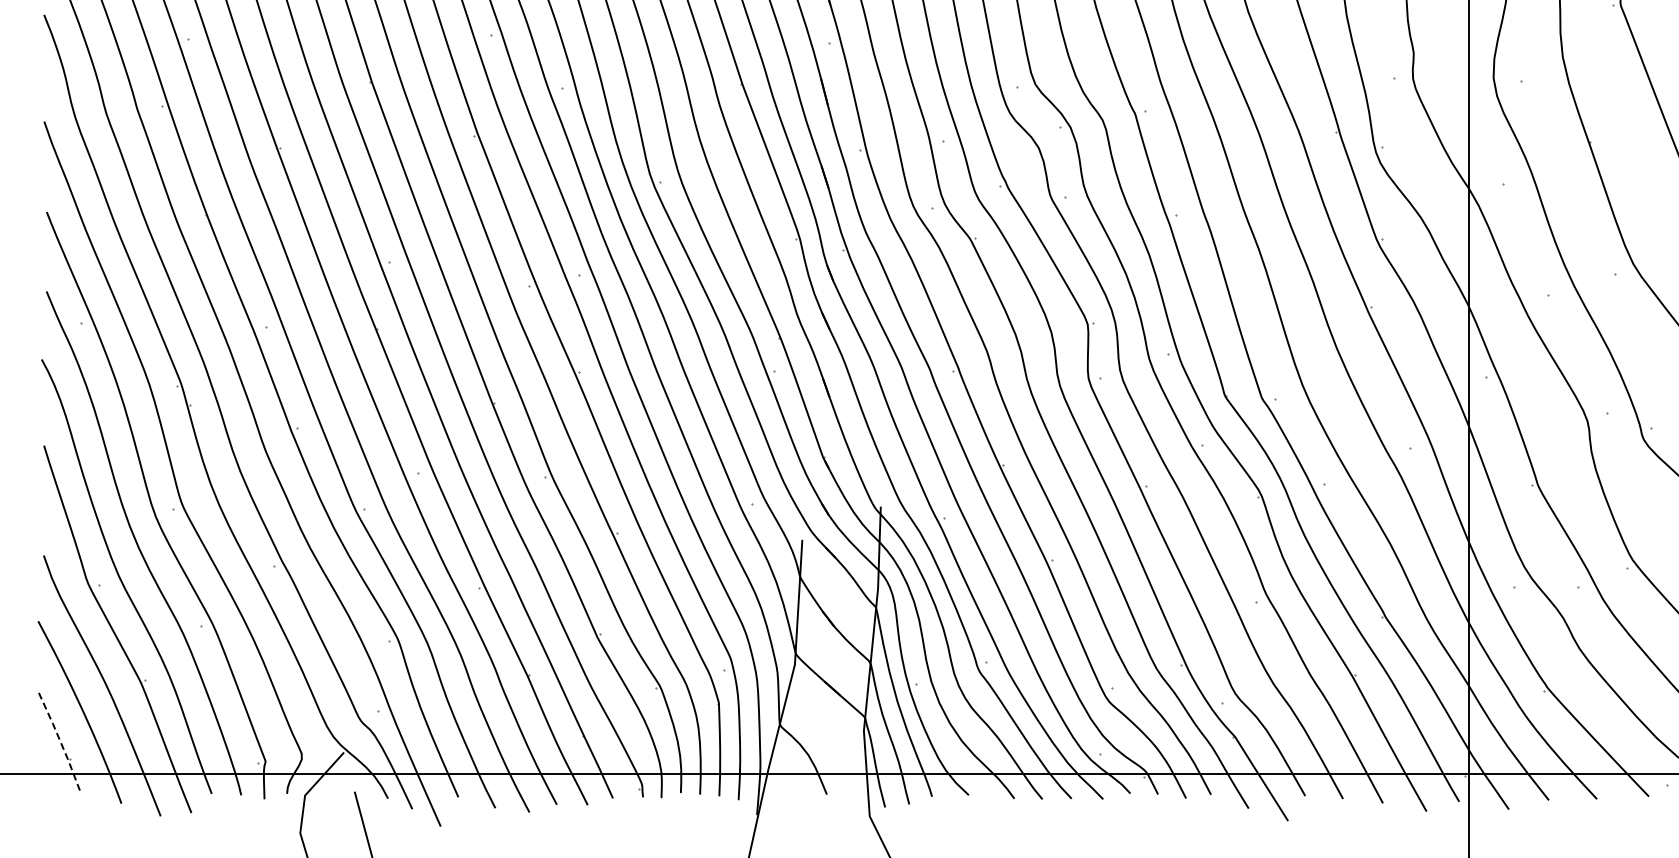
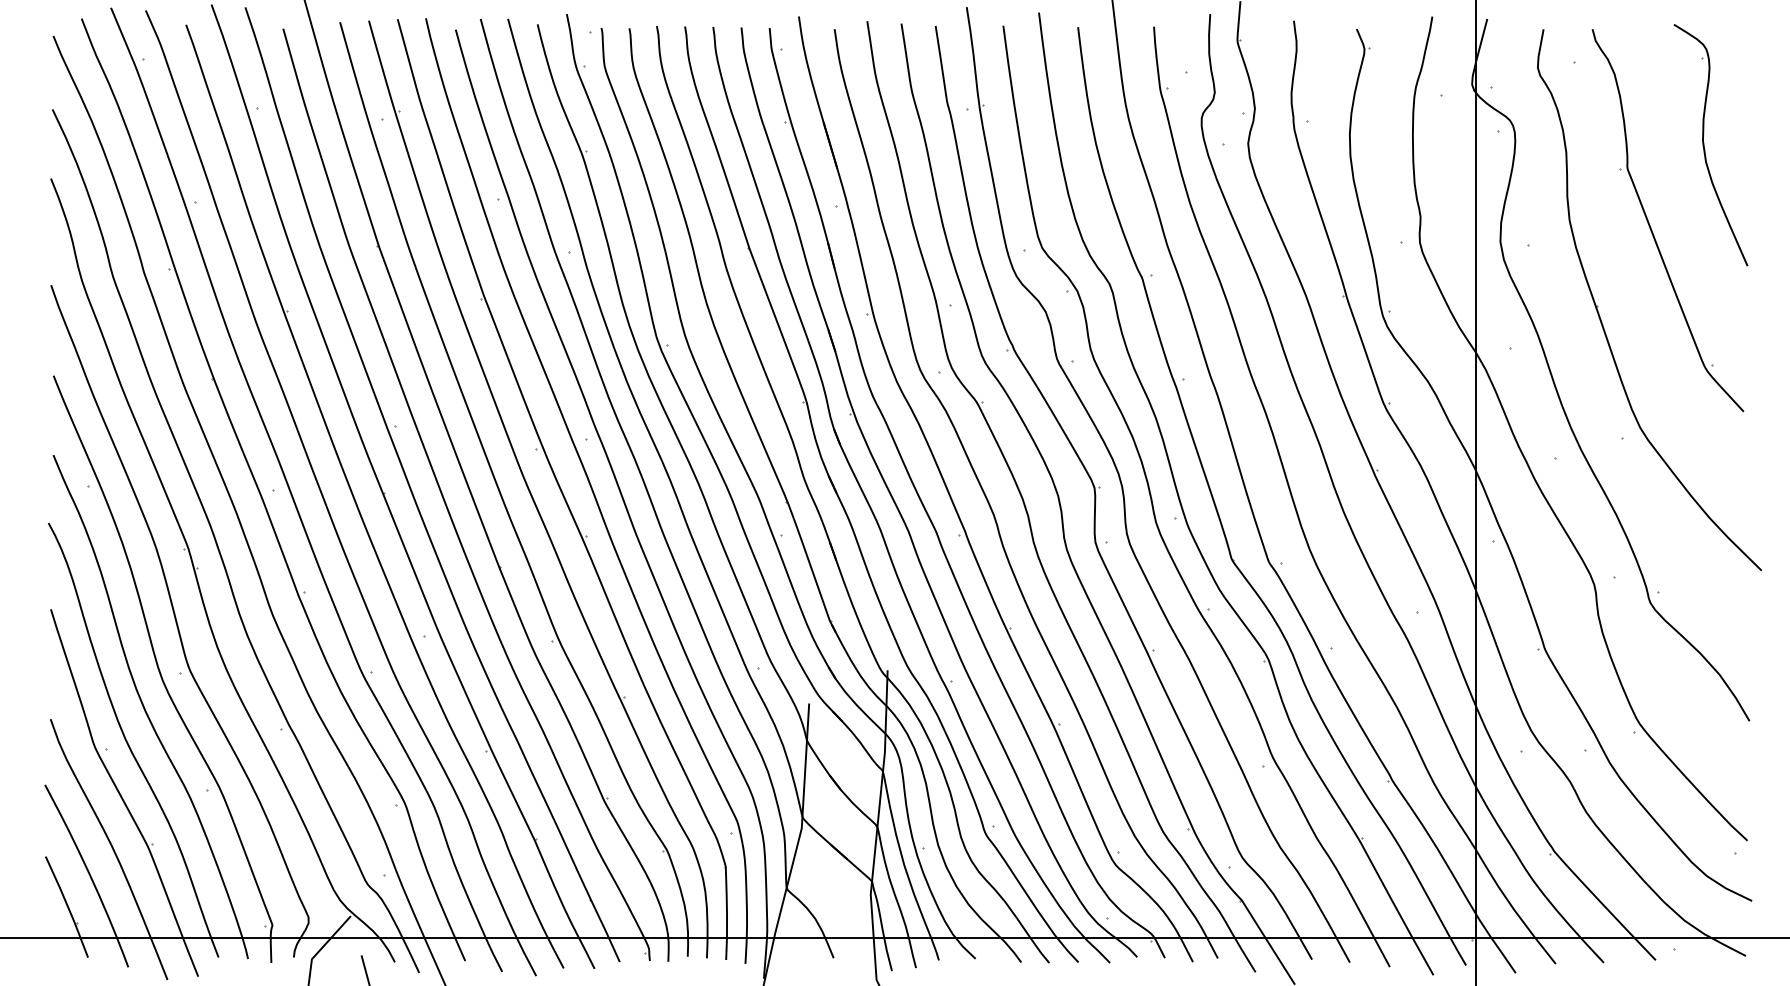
line: (61, 743) -> (68, 907), dashed -> solid

